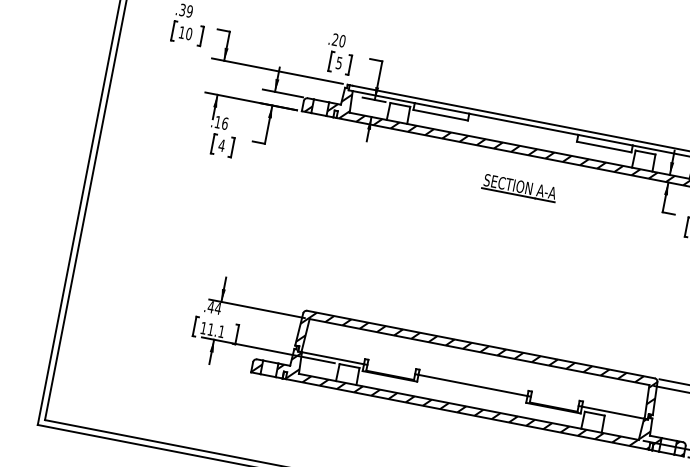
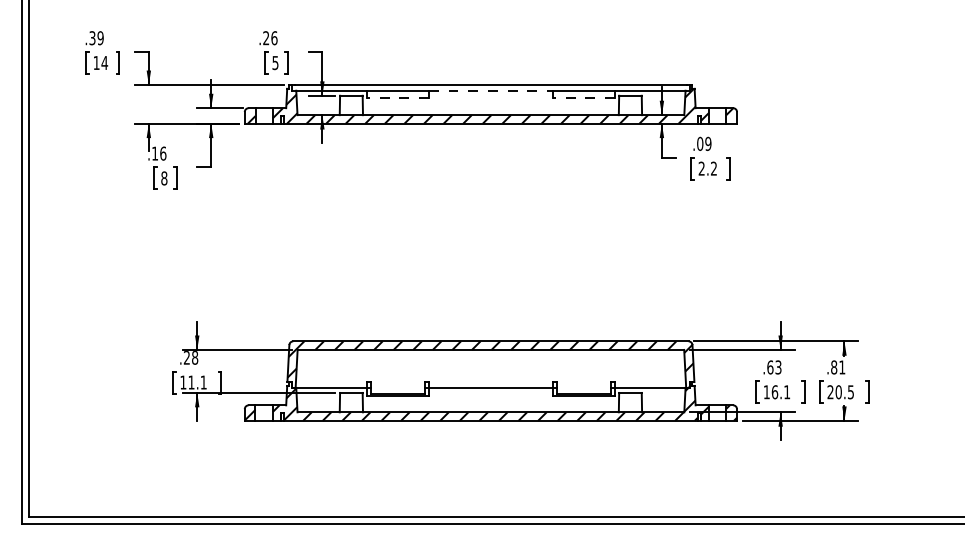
text: (189, 33) -> (104, 62), 10 -> 14
text: (342, 40) -> (274, 37), .20 -> .26
line: (440, 115) -> (397, 98), solid -> dashed
line: (524, 124) -> (491, 90), solid -> dashed
text: (221, 145) -> (164, 178), 4 -> 8
line: (603, 146) -> (583, 98), solid -> dashed
part: (519, 187) -> (499, 161), removed
text: (214, 307) -> (190, 357), .44 -> .28

